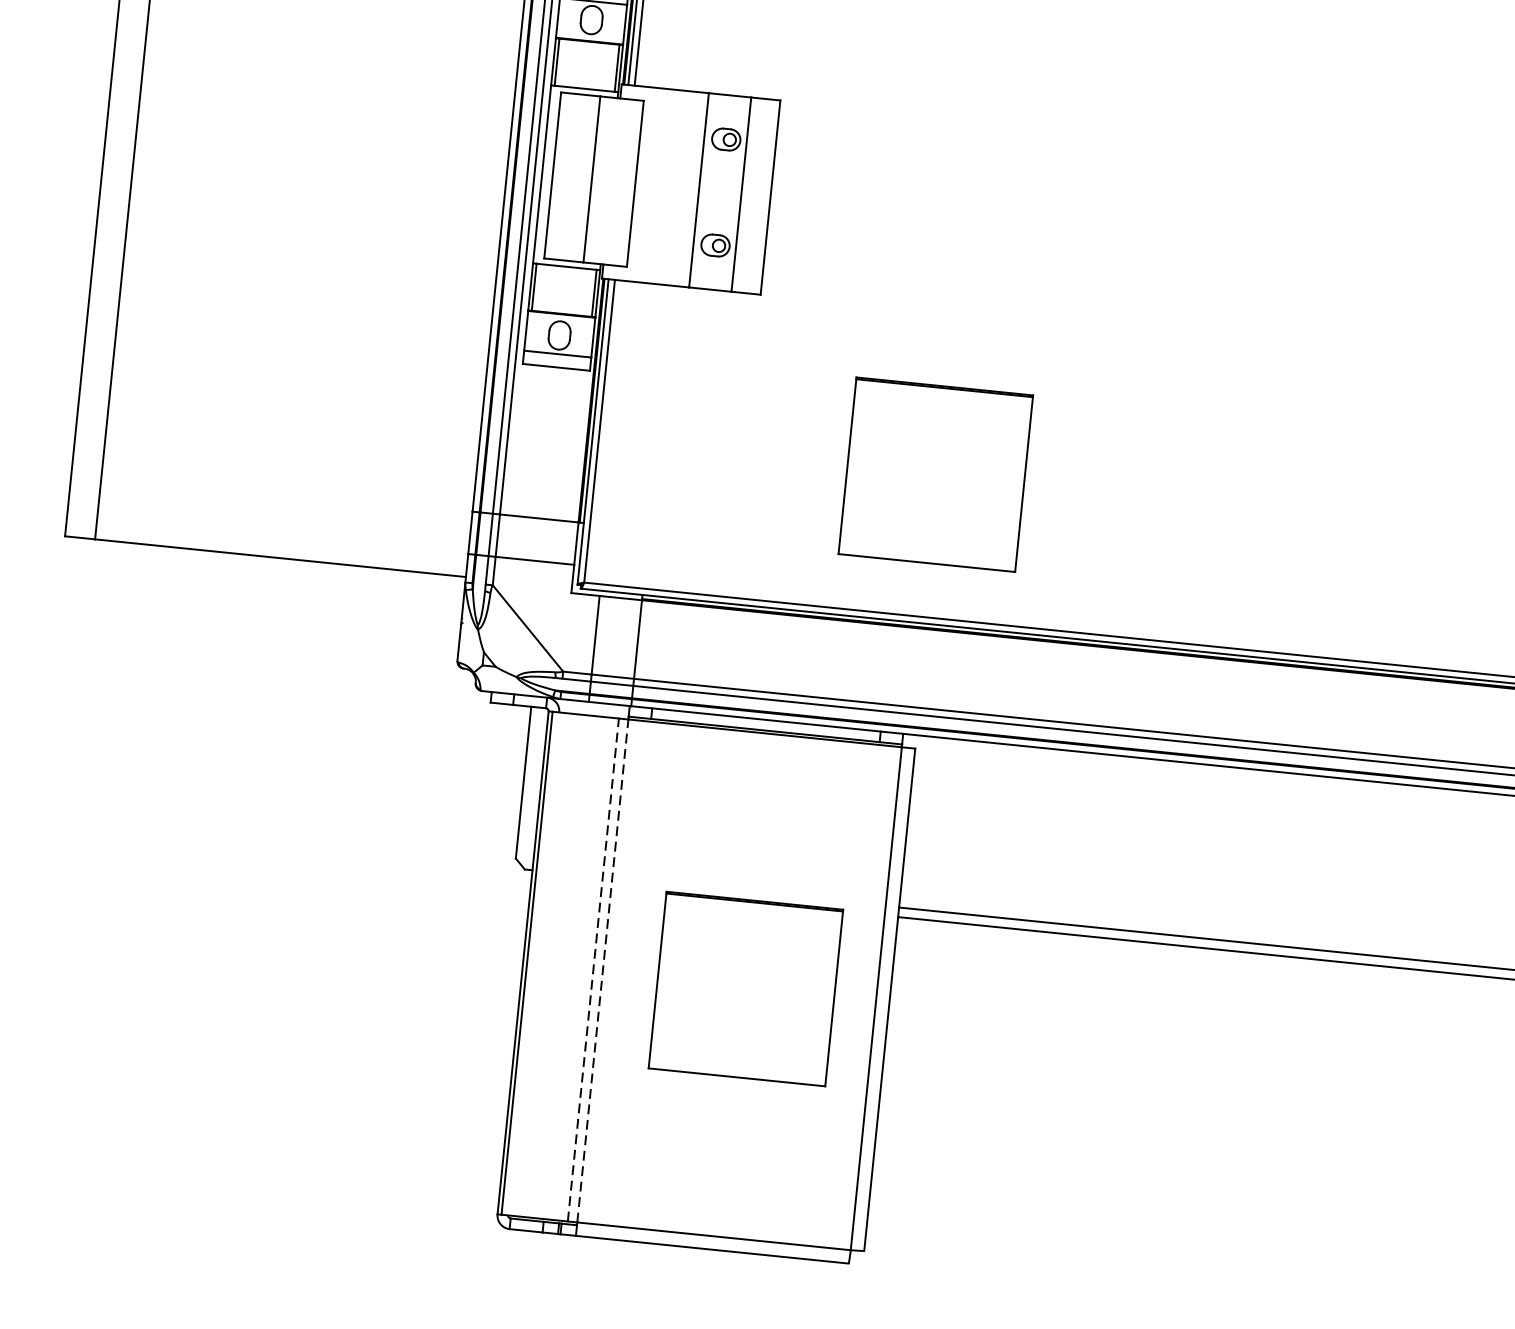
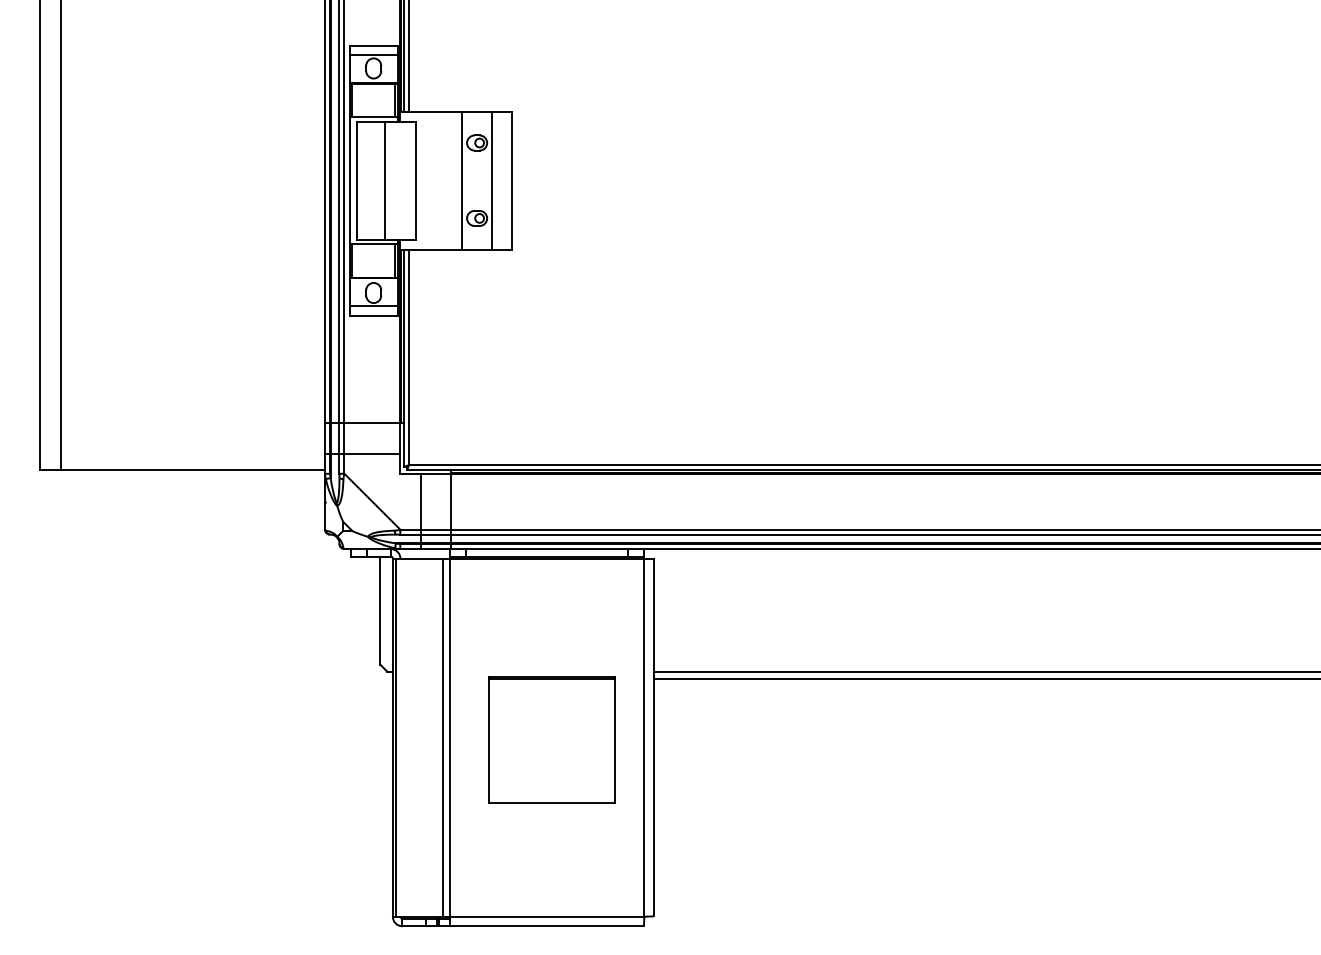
part: (935, 473) -> (648, 363), removed
line: (592, 969) -> (442, 737), dashed -> solid
line: (602, 970) -> (449, 737), dashed -> solid

